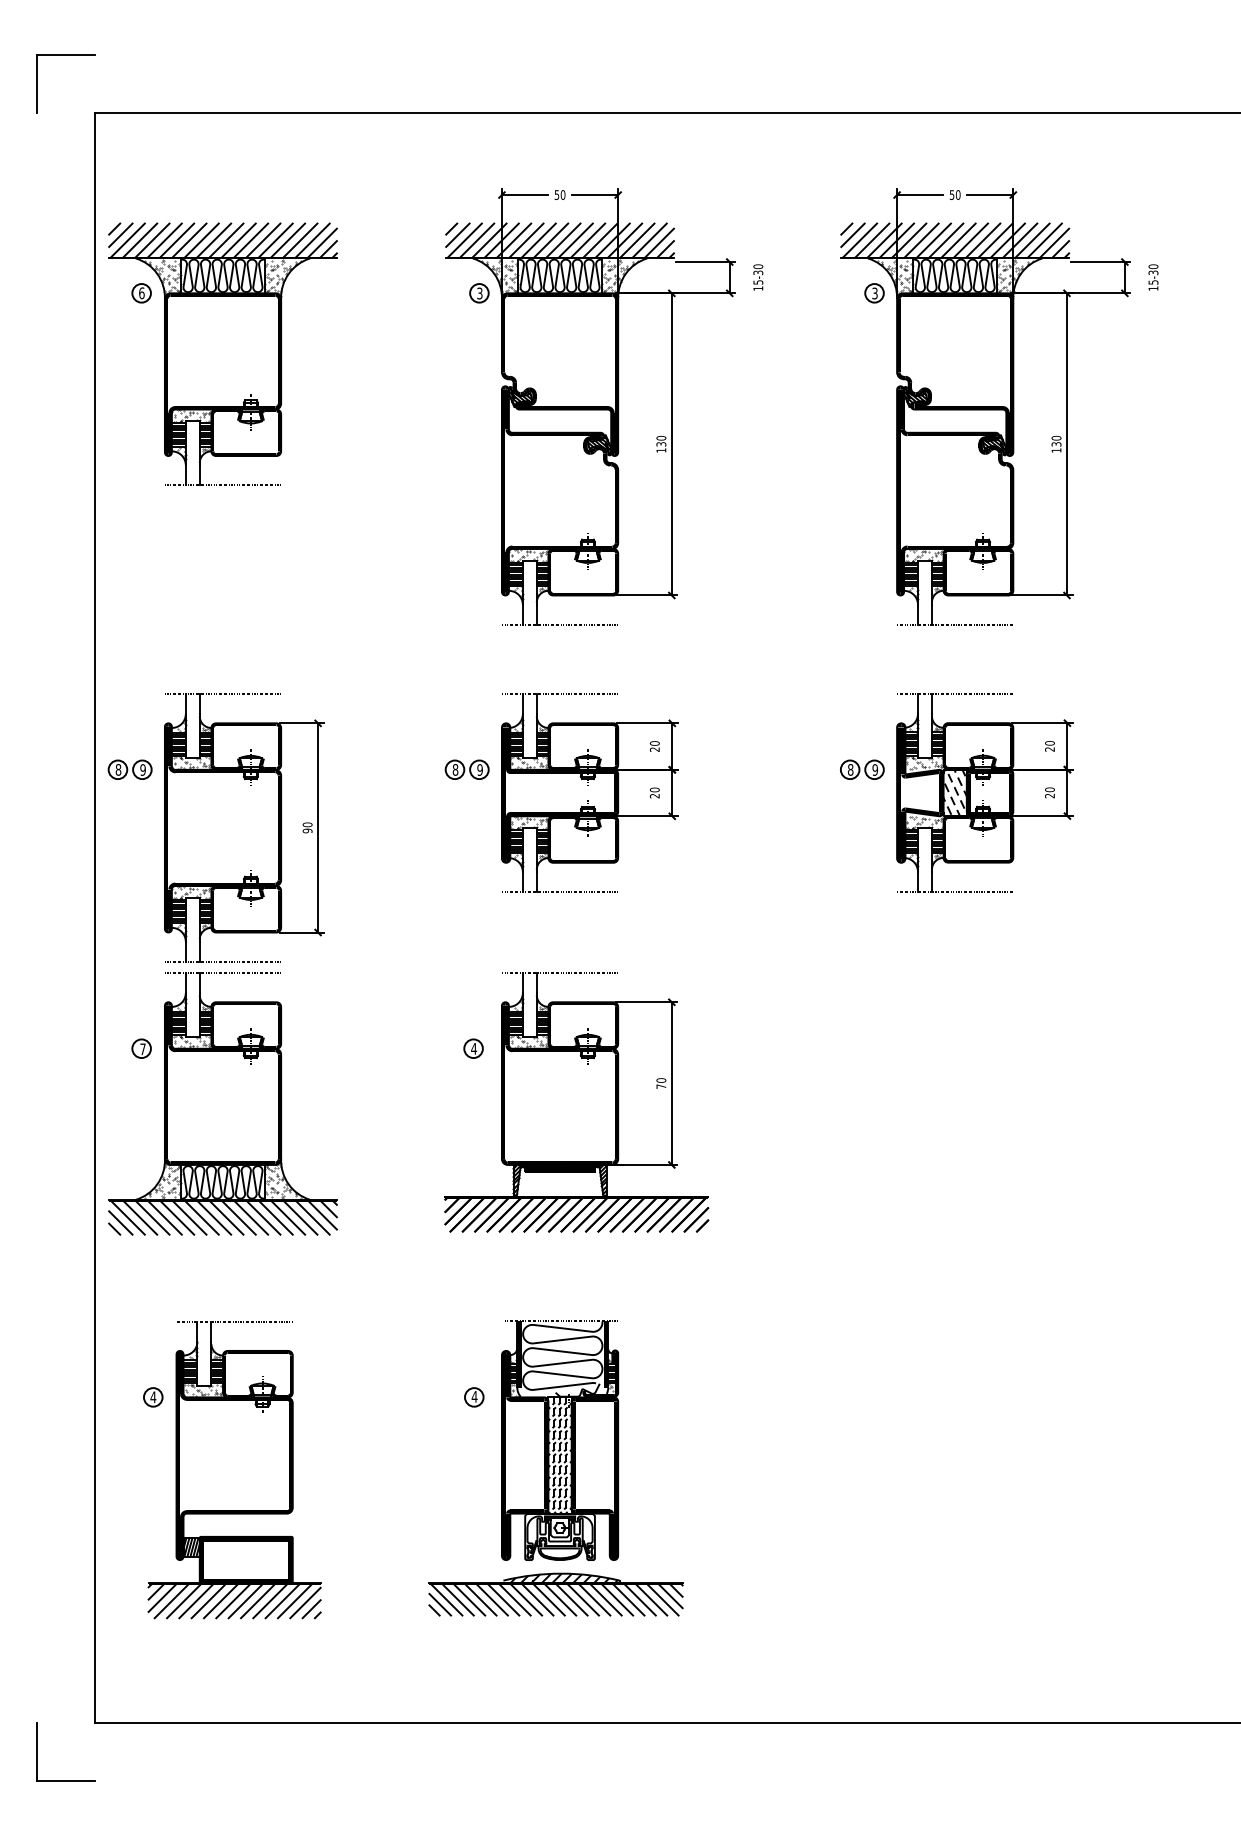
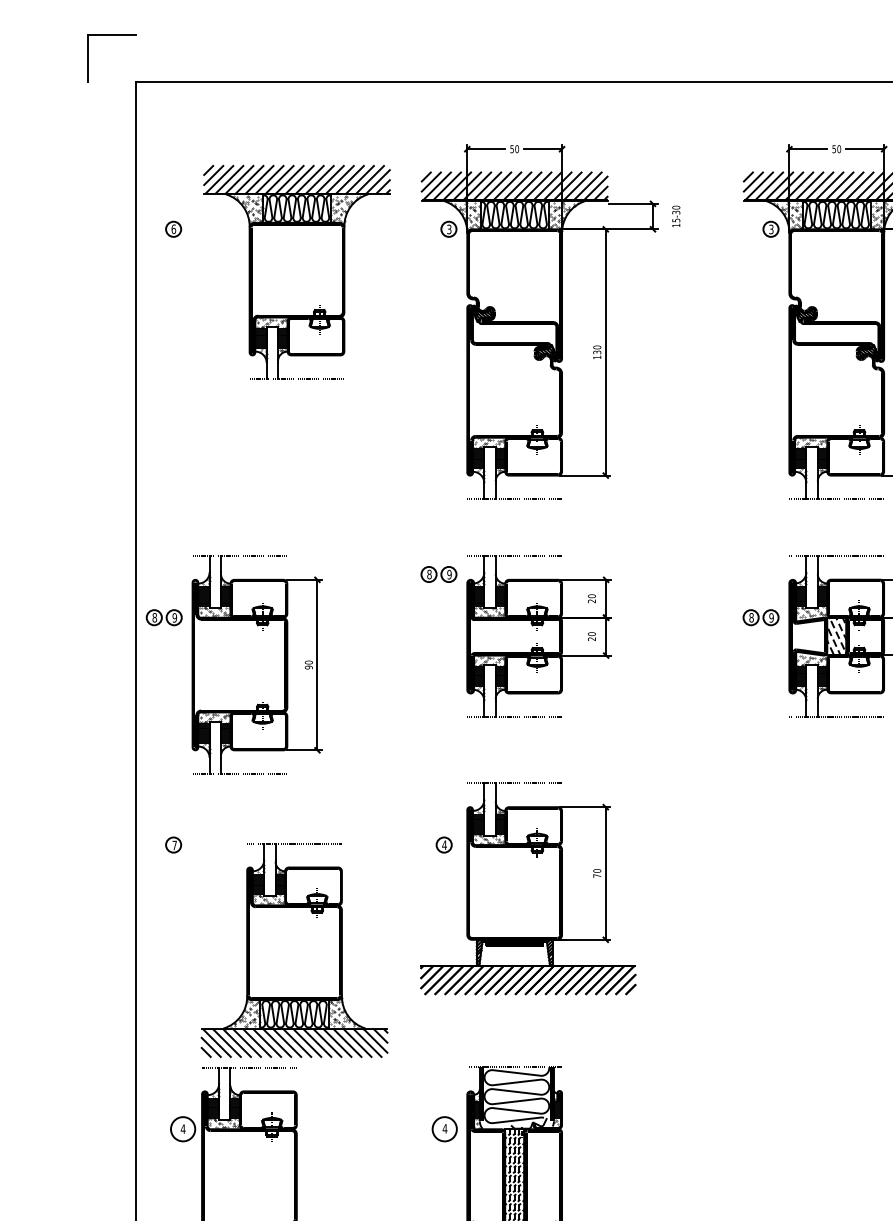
part: (222, 353) -> (296, 271), moved
part: (466, 769) -> (438, 574), moved
part: (222, 1103) -> (294, 950), moved
circle: (153, 1397) -> (183, 1129), size x1.6
circle: (474, 1397) -> (444, 1129), size x1.6

